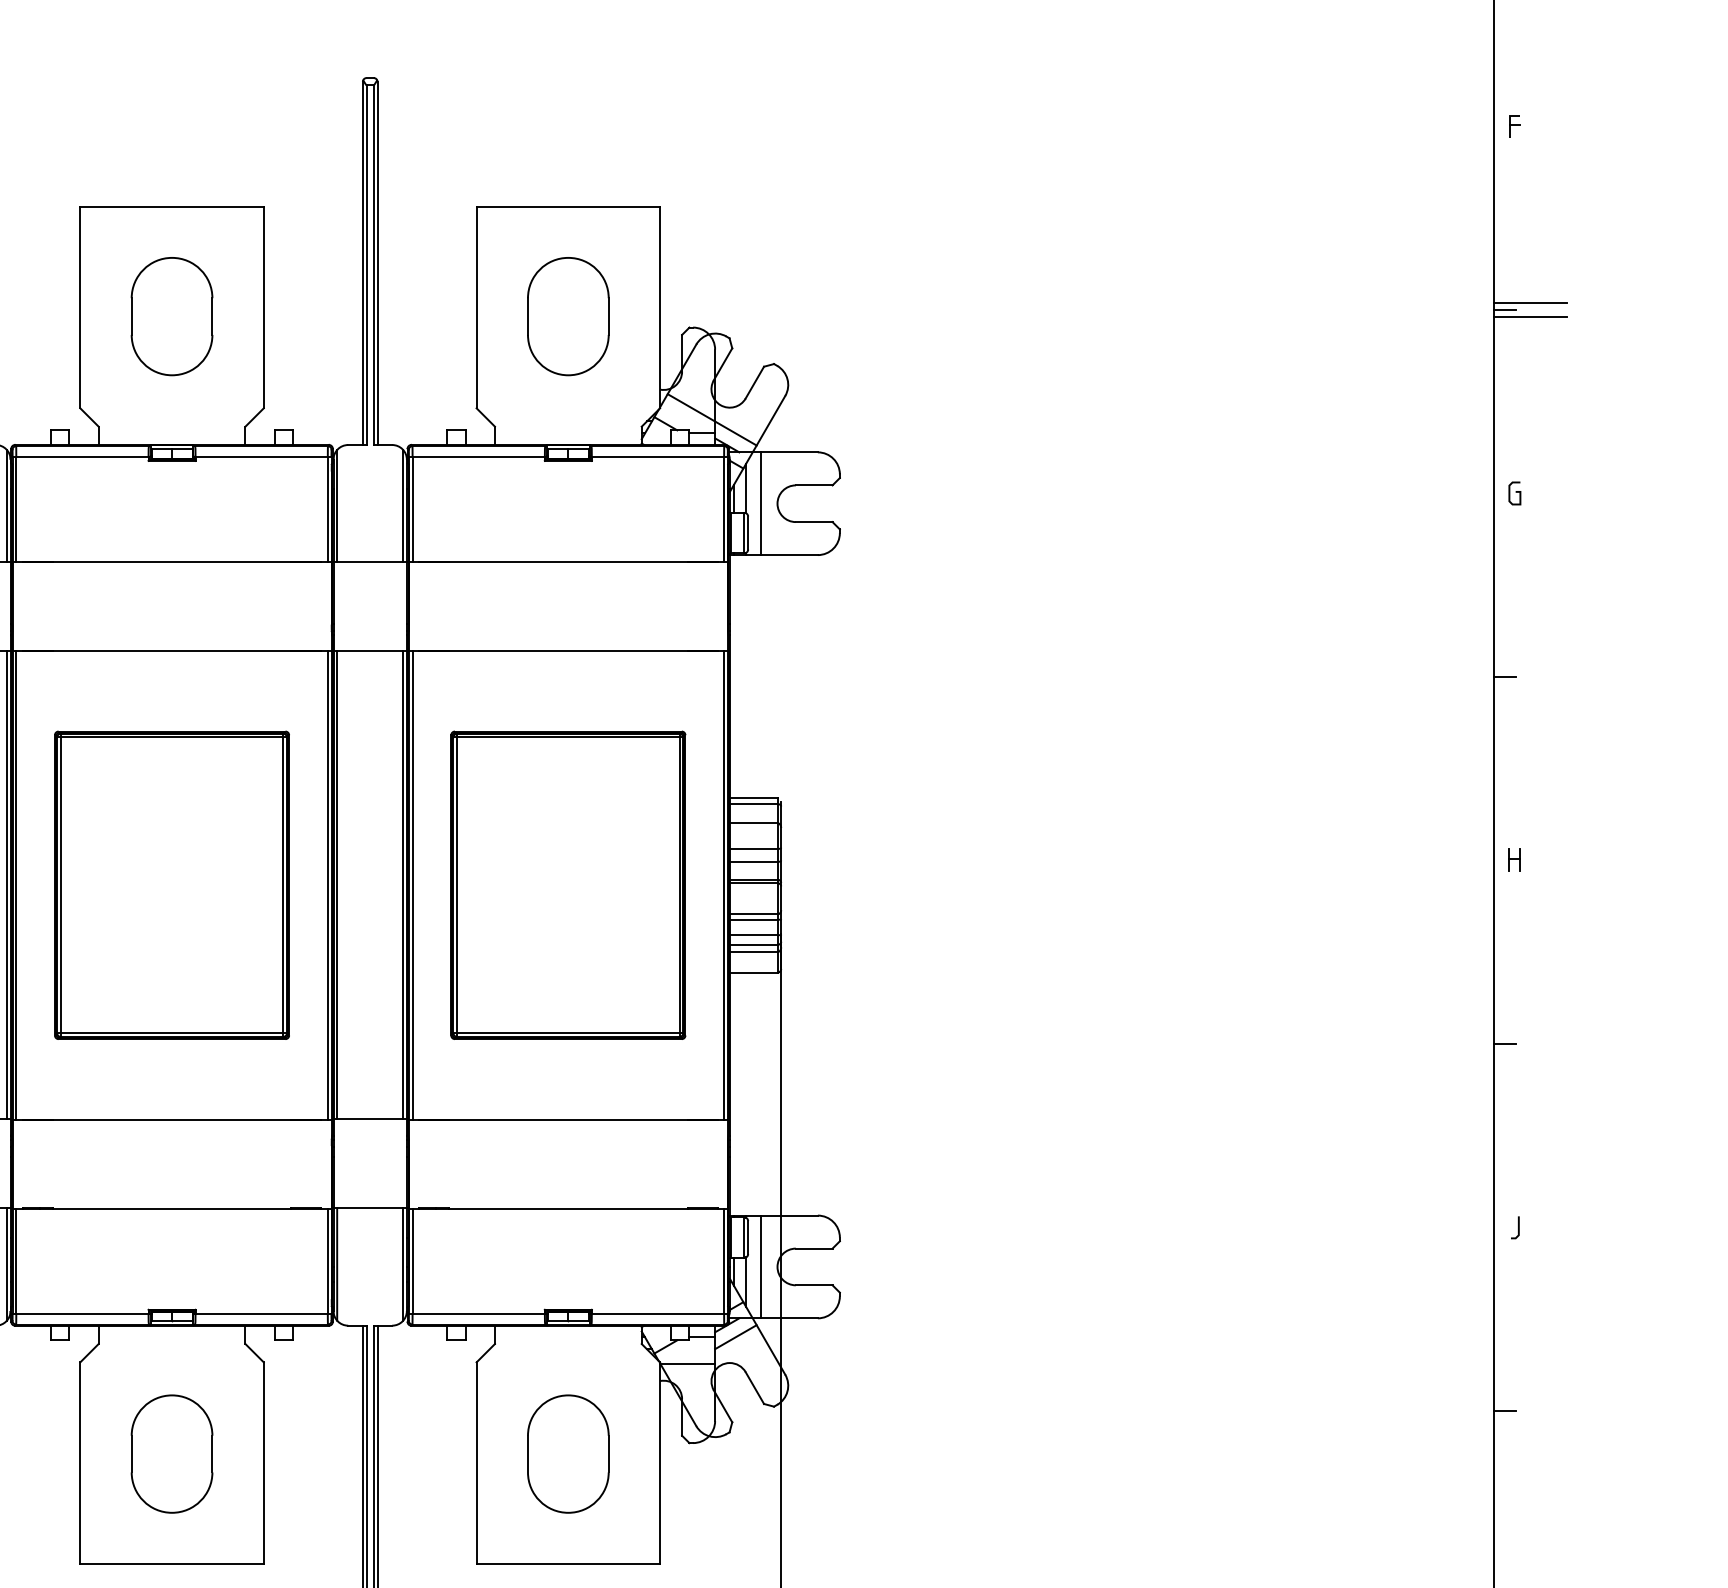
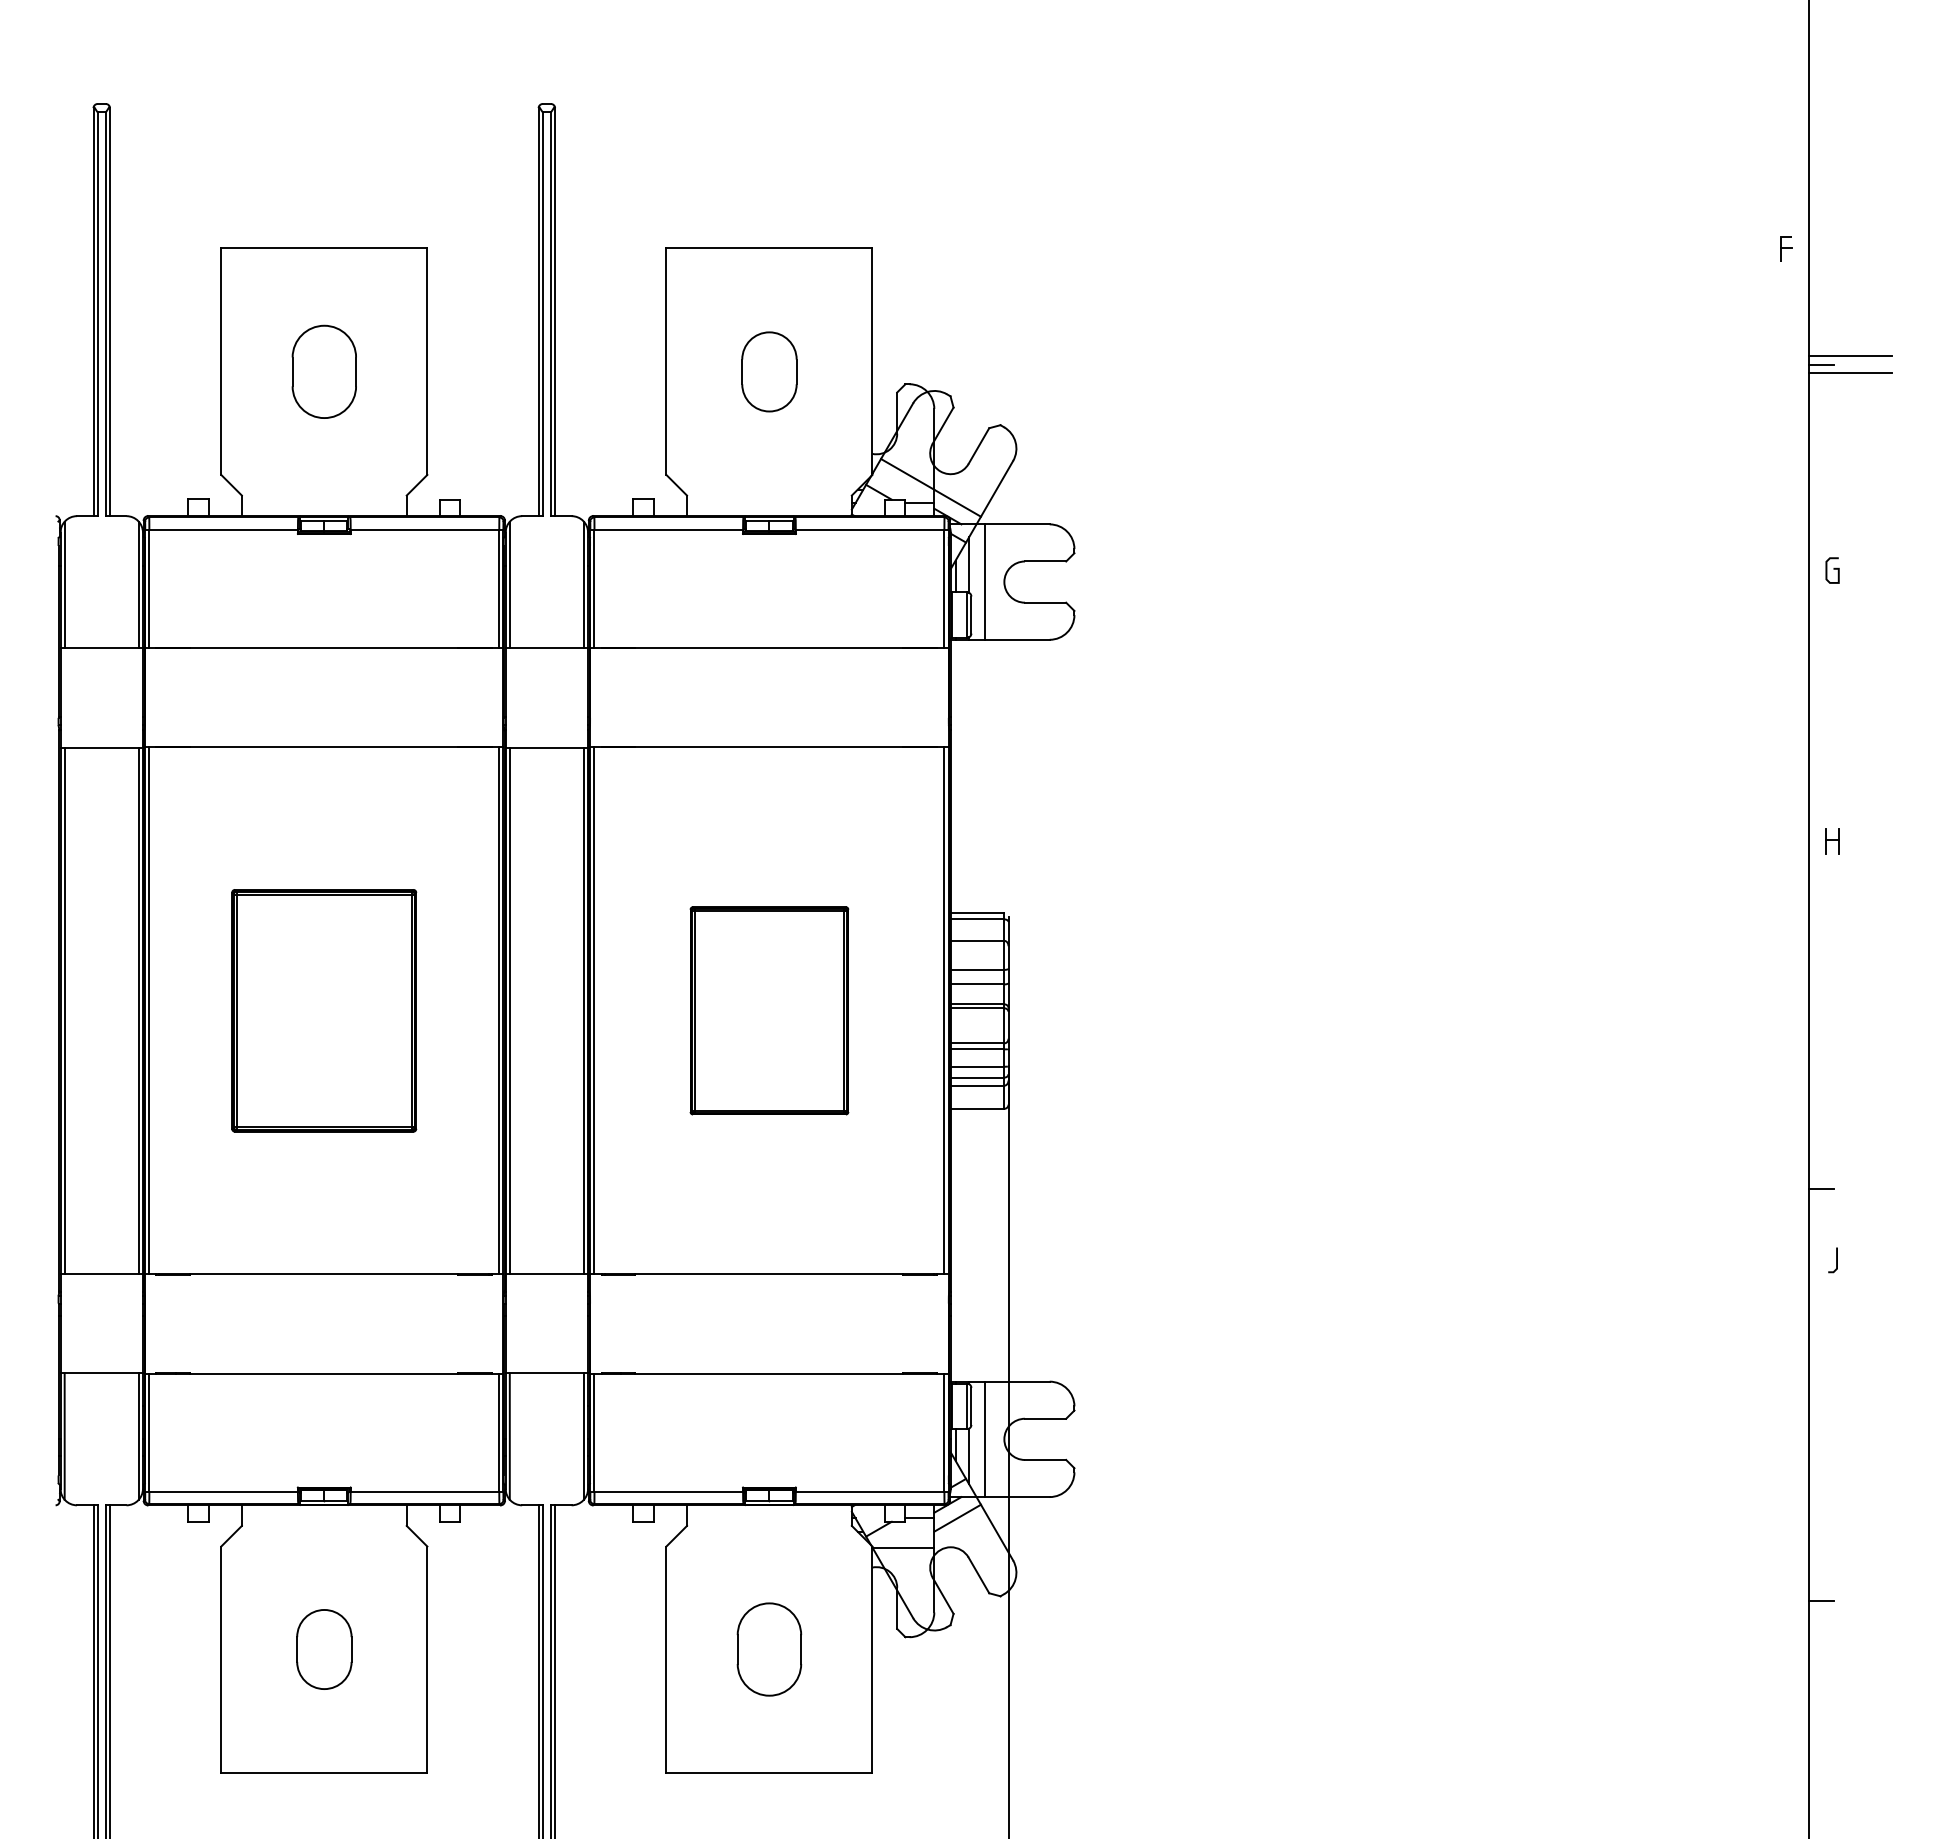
part: (1514, 125) -> (1786, 248), moved
part: (172, 316) -> (324, 371), size x0.7
part: (568, 316) -> (769, 371), size x0.6
line: (1504, 676) -> (1821, 776), removed
part: (1514, 860) -> (1832, 841), moved
part: (171, 885) -> (323, 1010), size x0.7
part: (568, 885) -> (769, 1010), size x0.6
line: (1518, 1227) -> (1836, 1260), moved
part: (172, 1454) -> (324, 1649), size x0.6
part: (568, 1454) -> (769, 1649), size x0.7

